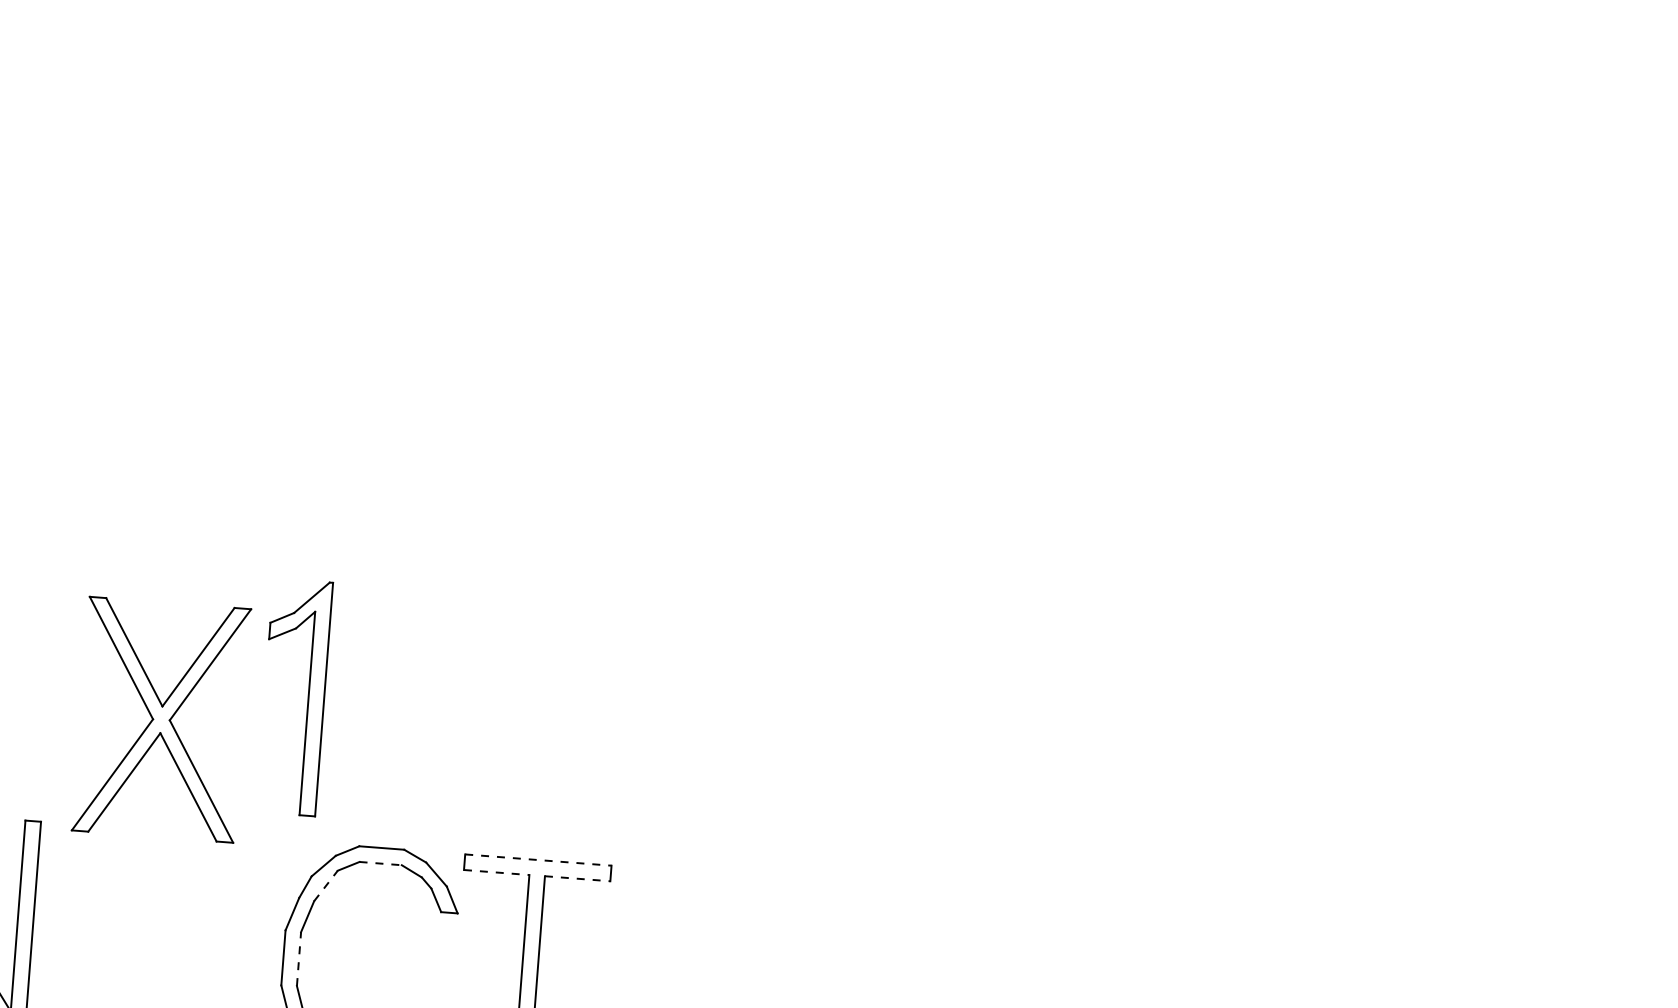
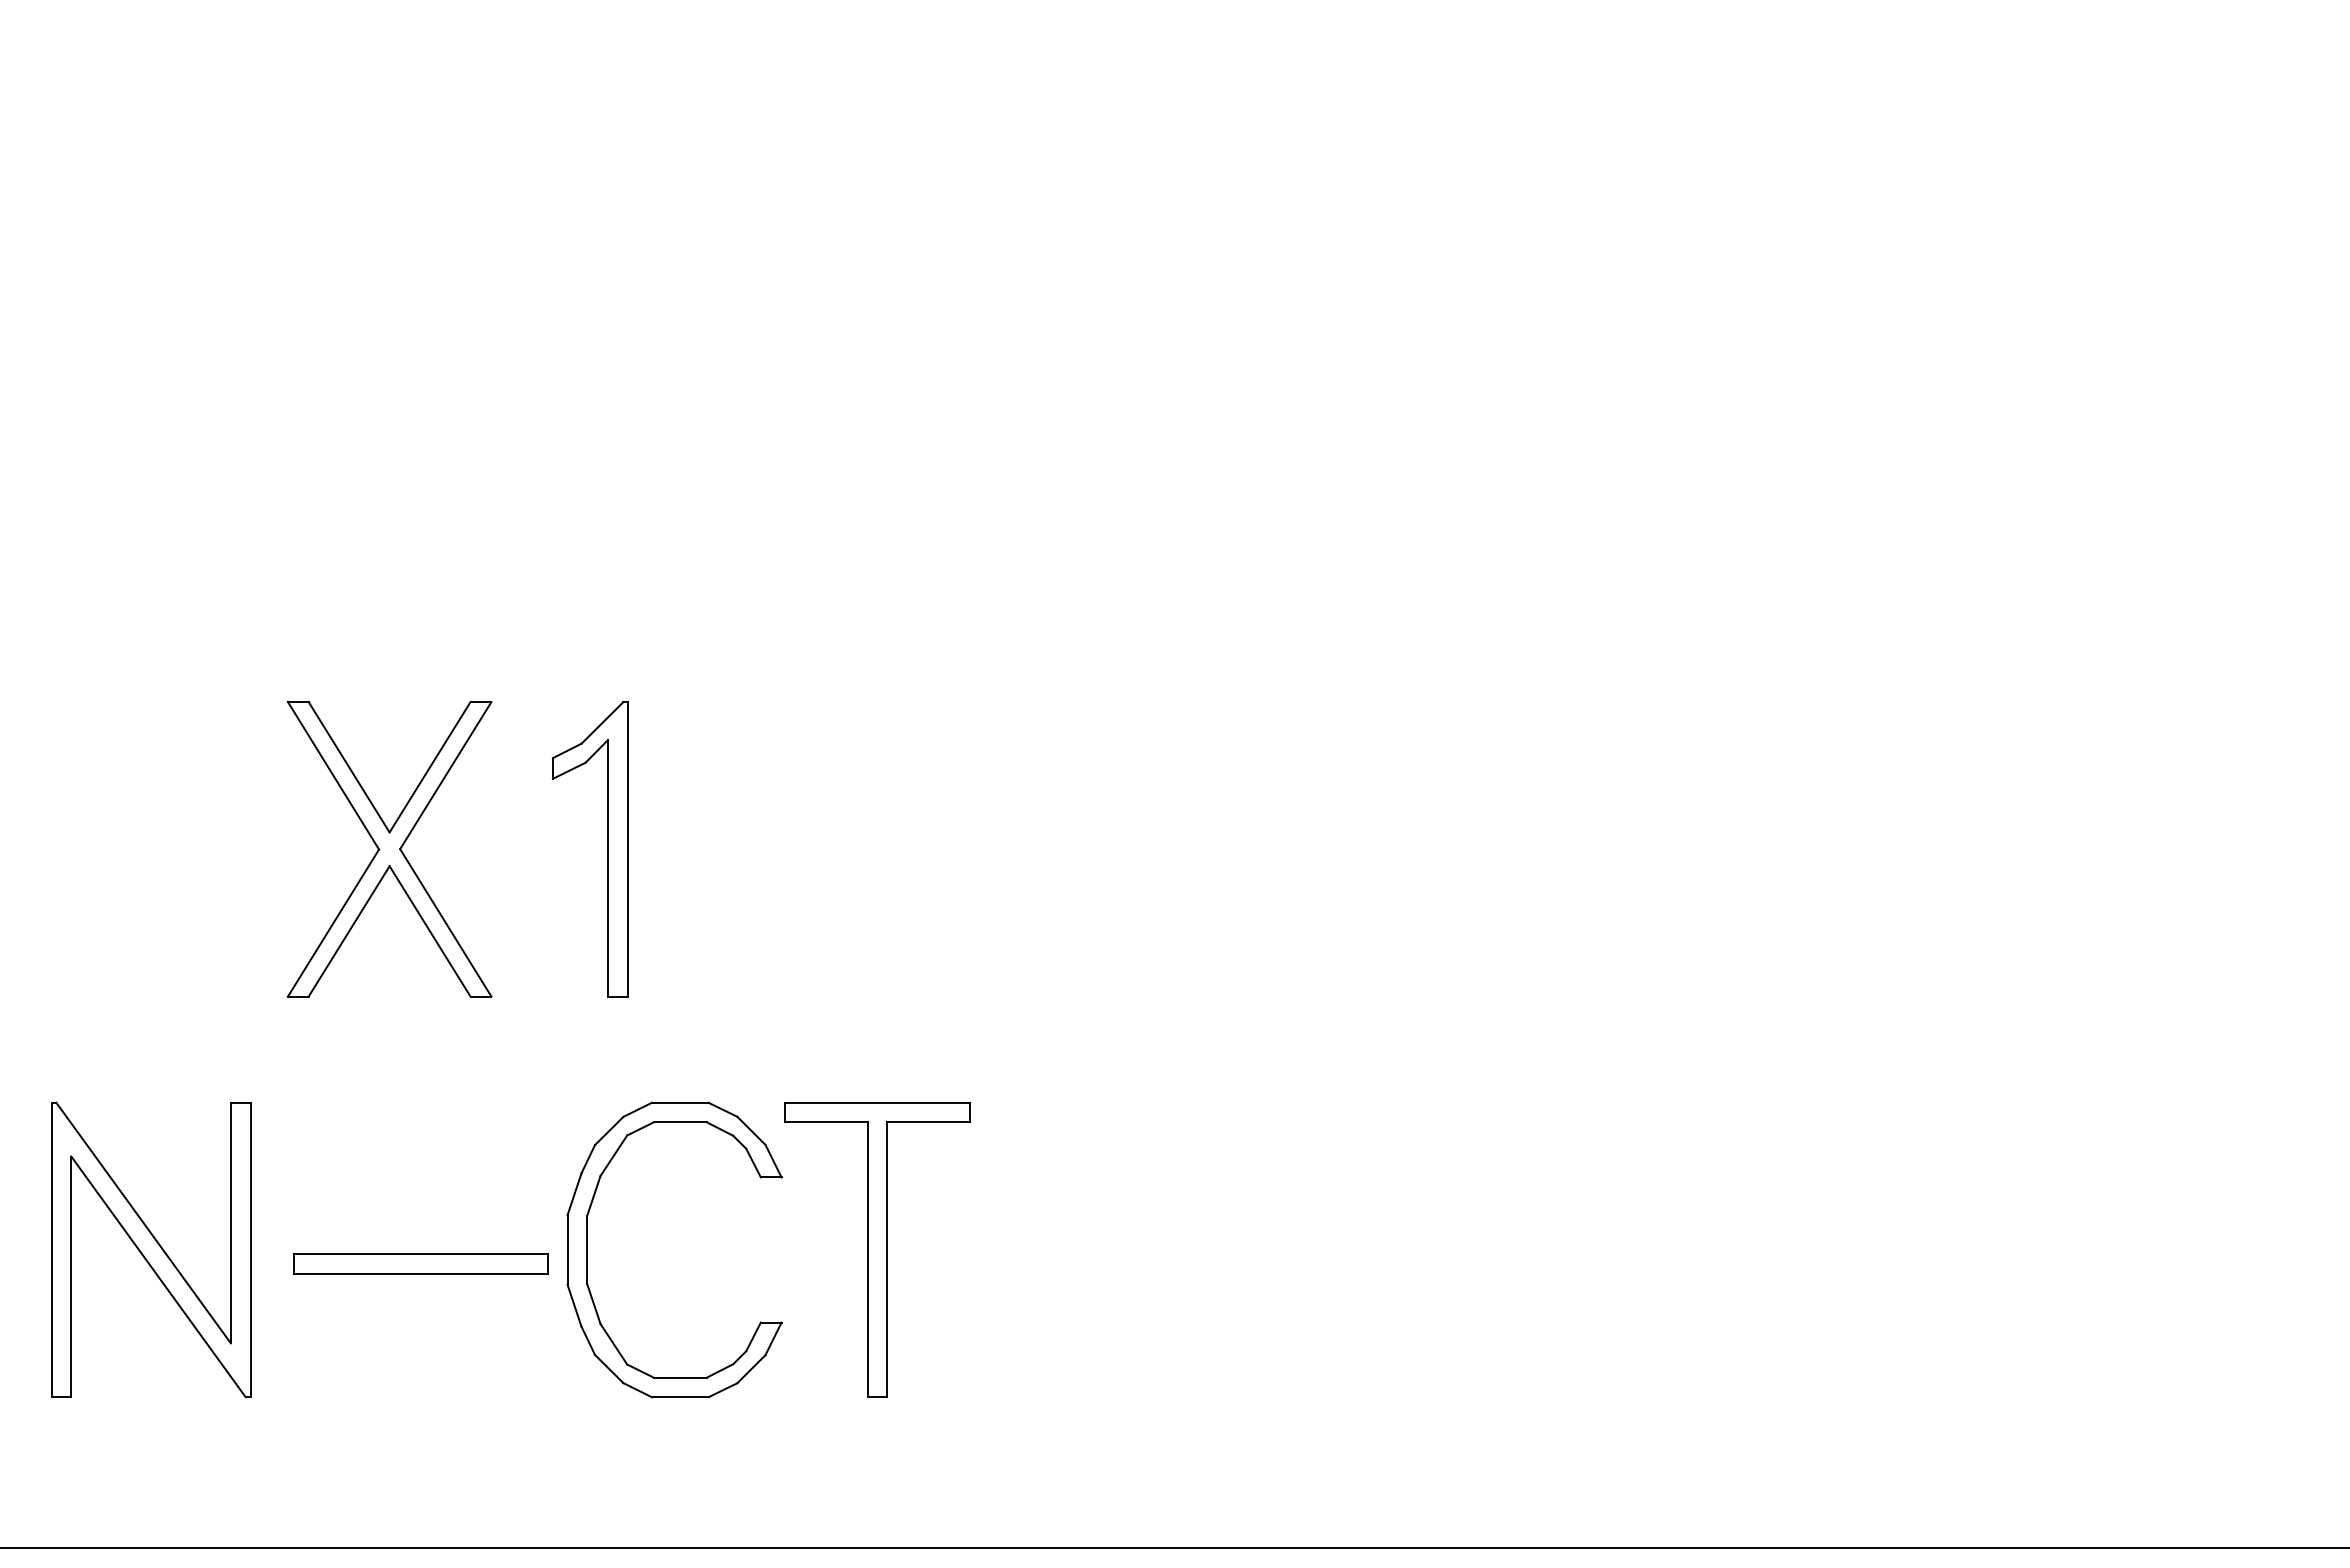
part: (308, 698) -> (607, 849), moved
part: (161, 719) -> (389, 849), moved
line: (539, 859) -> (878, 1102), dashed -> solid
line: (380, 863) -> (680, 1122), dashed -> solid
line: (497, 872) -> (827, 1122), dashed -> solid
line: (578, 878) -> (929, 1122), dashed -> solid
line: (326, 885) -> (614, 1155), dashed -> solid
part: (166, 959) -> (420, 1263), added
line: (299, 959) -> (587, 1250), dashed -> solid

